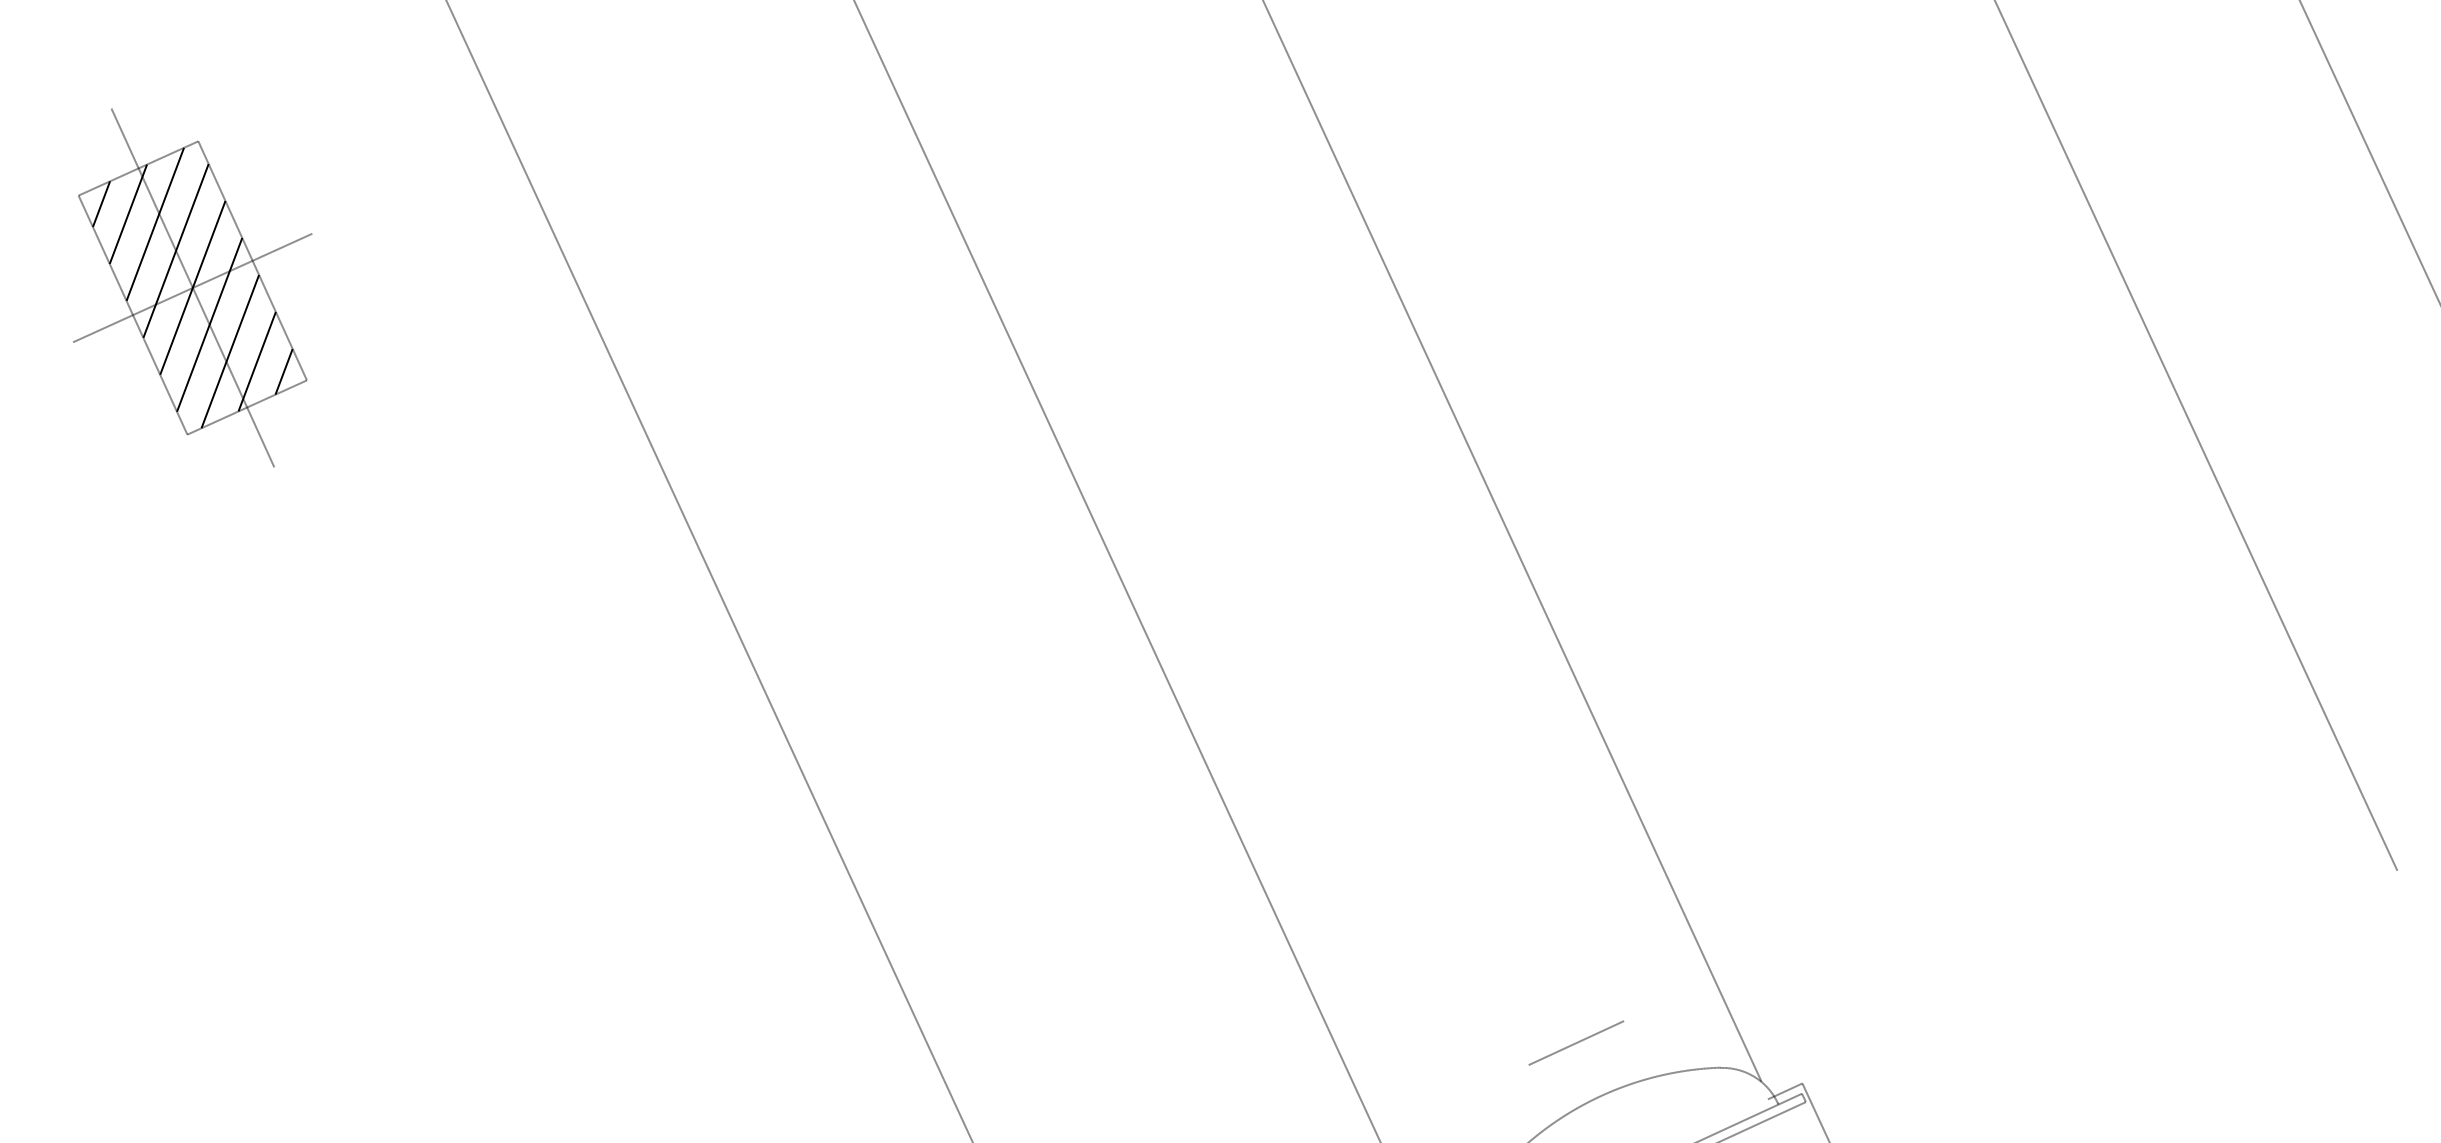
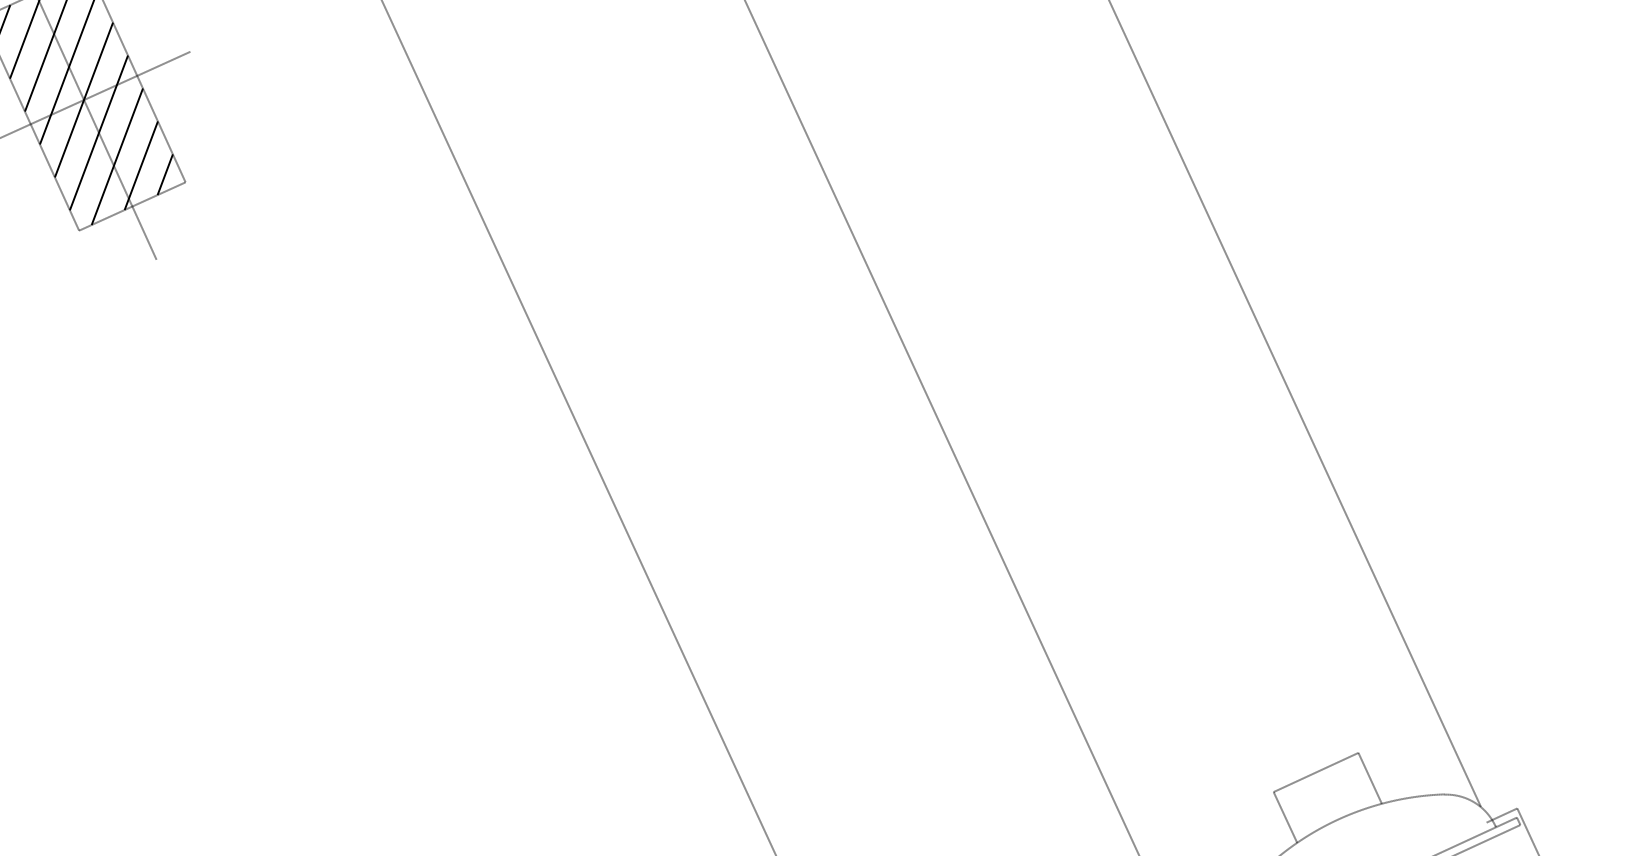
line: (1637, 1049) -> (1370, 778), added
line: (1541, 1093) -> (1284, 817), added

